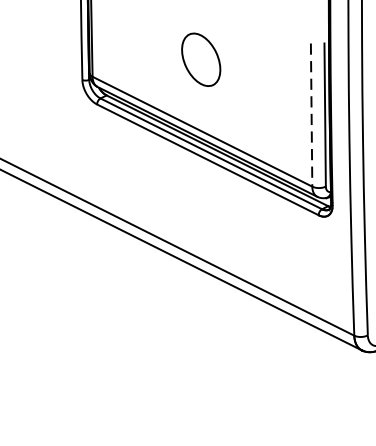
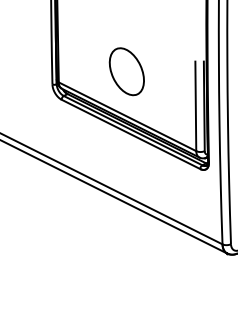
part: (200, 59) -> (126, 71), size x1.43
line: (311, 115) -> (195, 106), dashed -> solid

